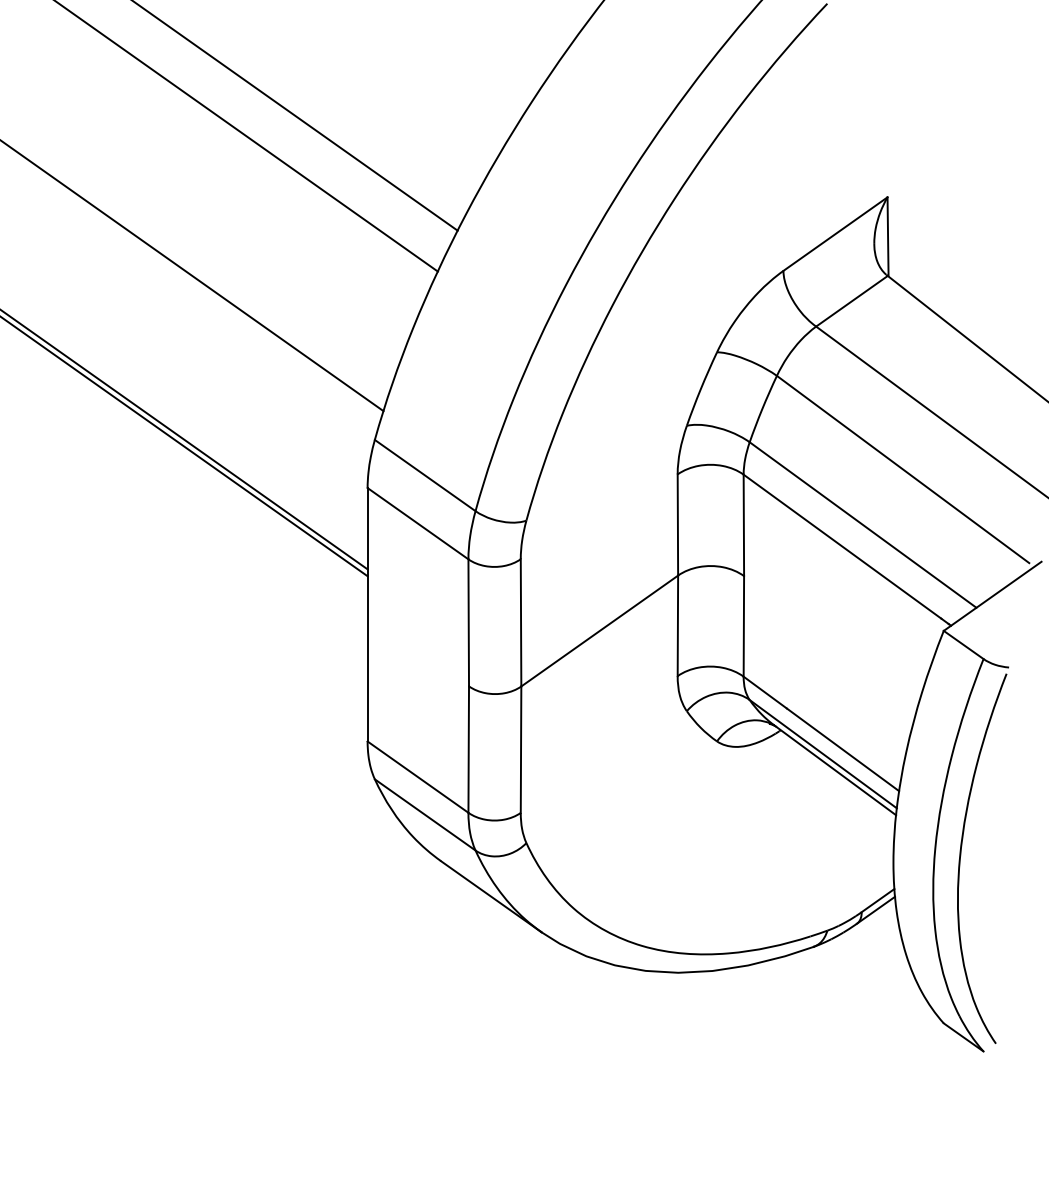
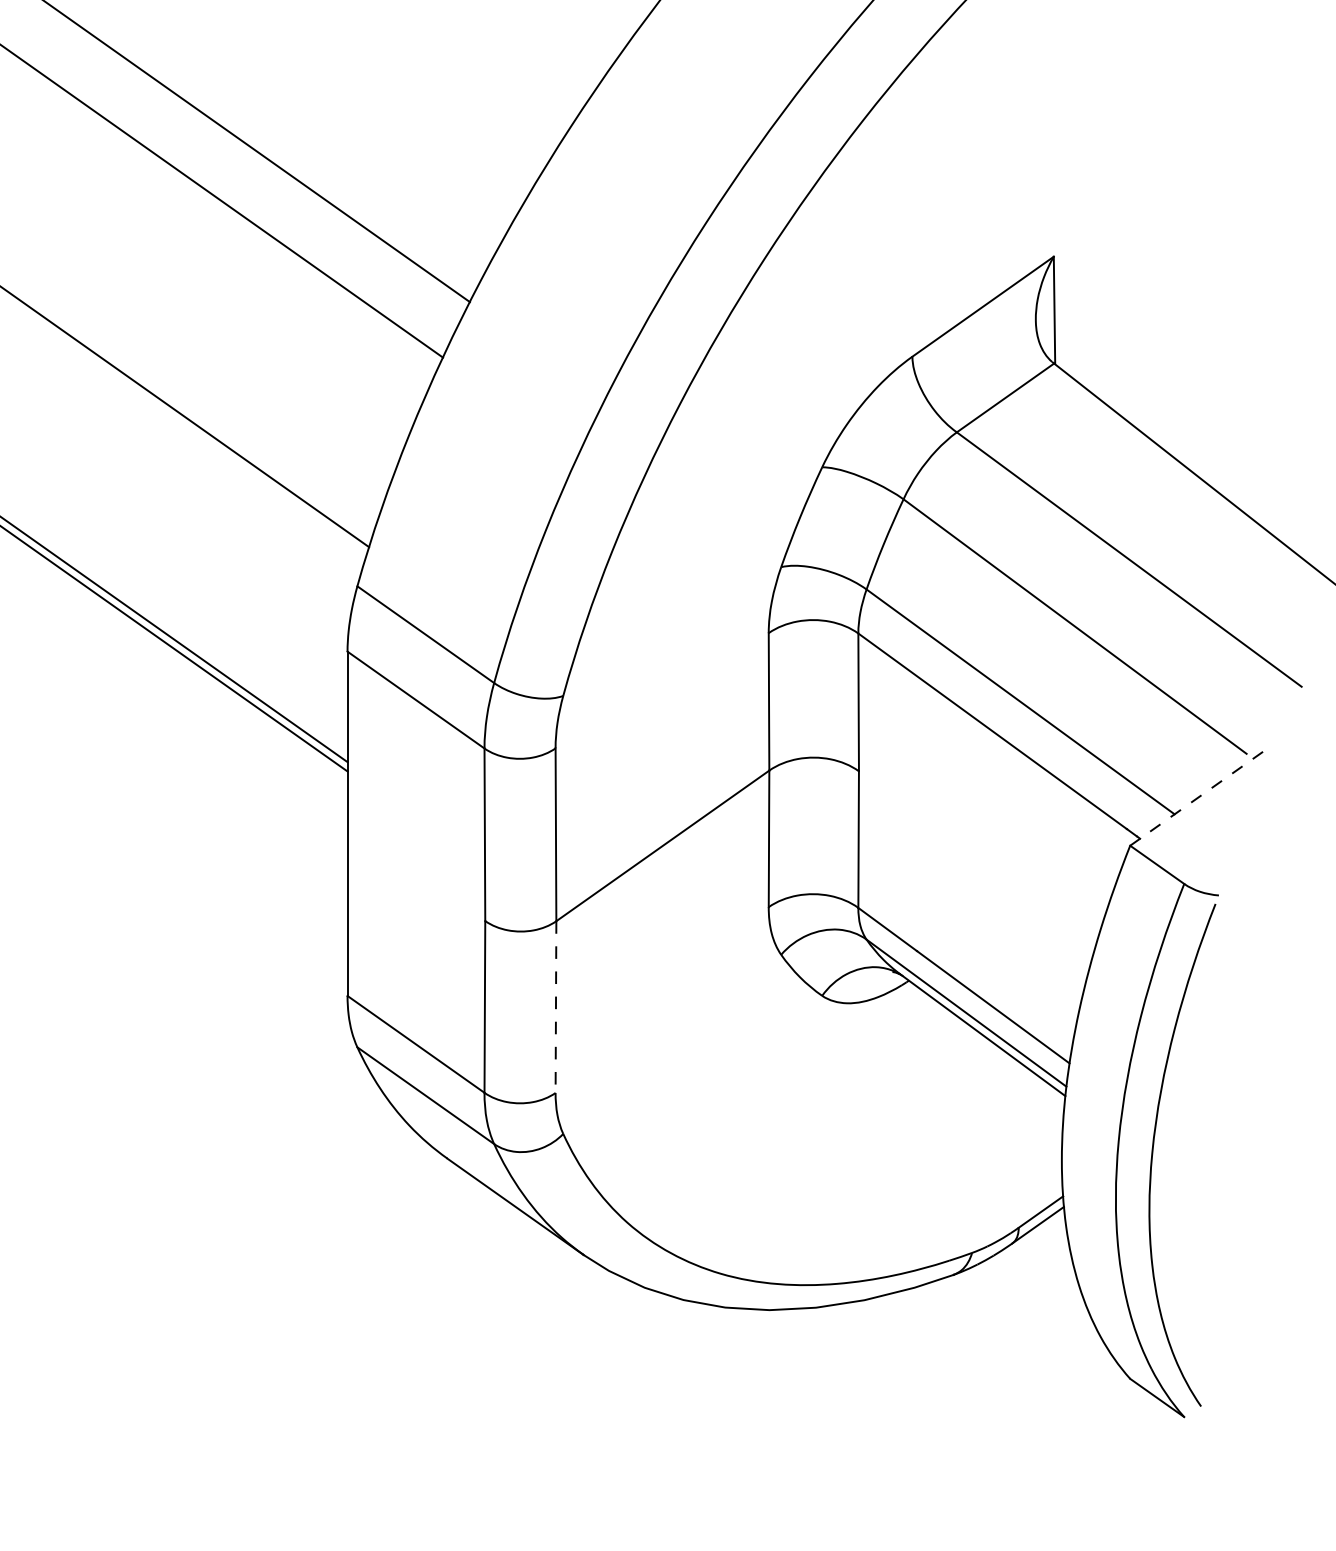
line: (992, 596) -> (1196, 798), solid -> dashed
line: (521, 750) -> (556, 1008), solid -> dashed

